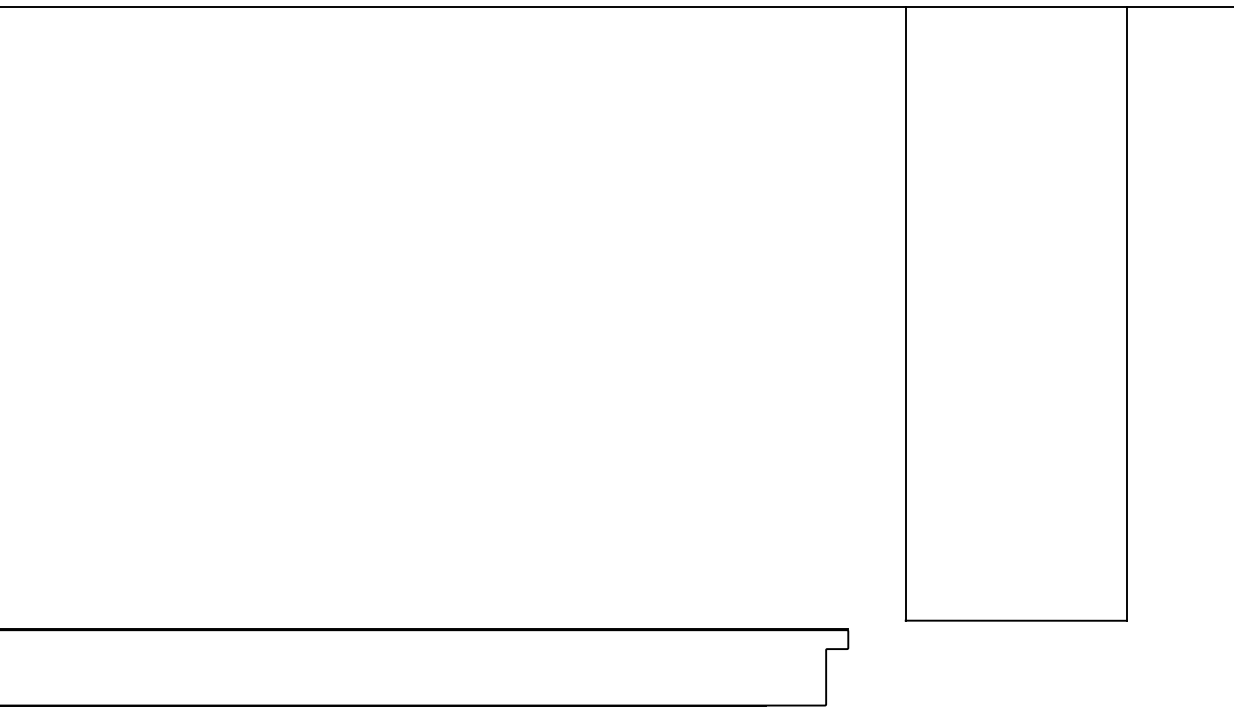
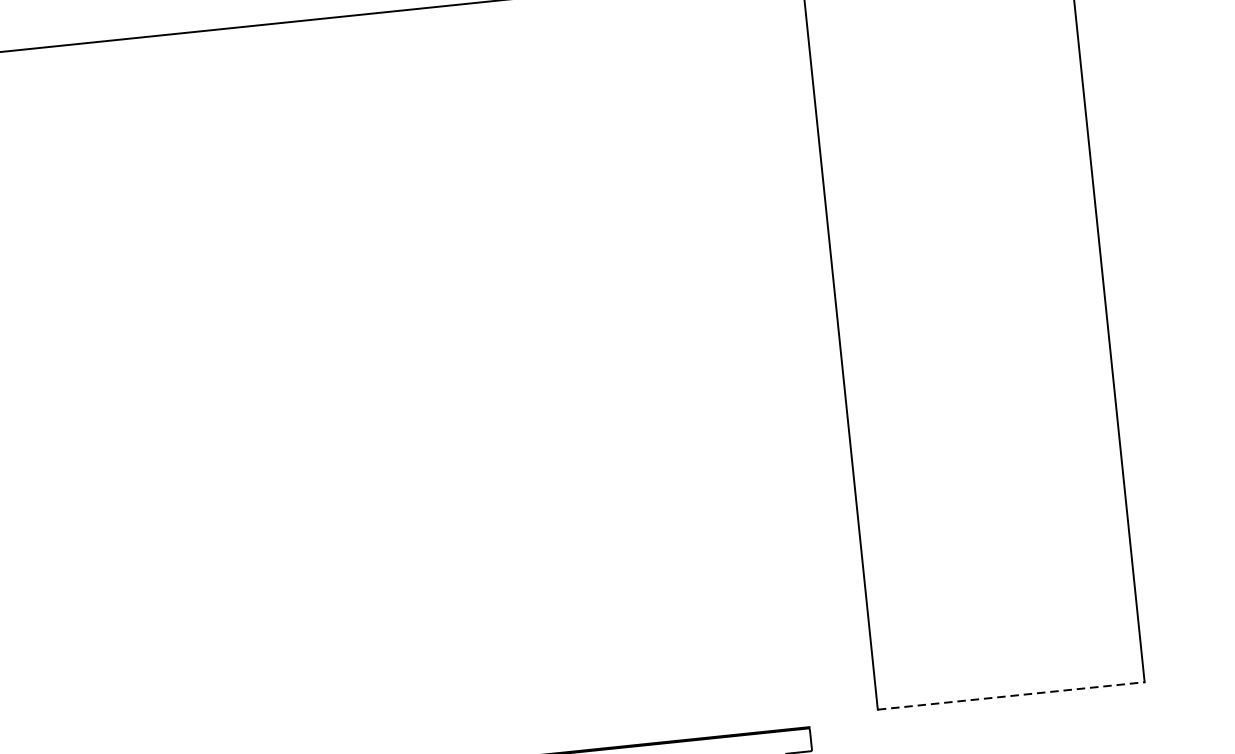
line: (1016, 620) -> (1011, 695), solid -> dashed

